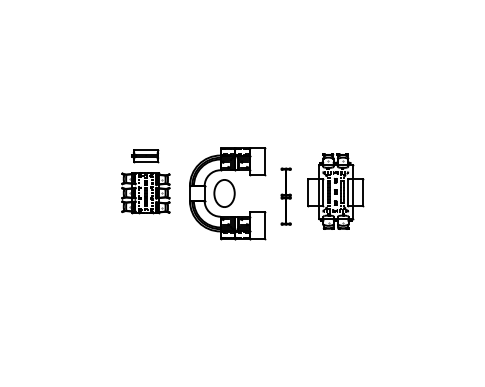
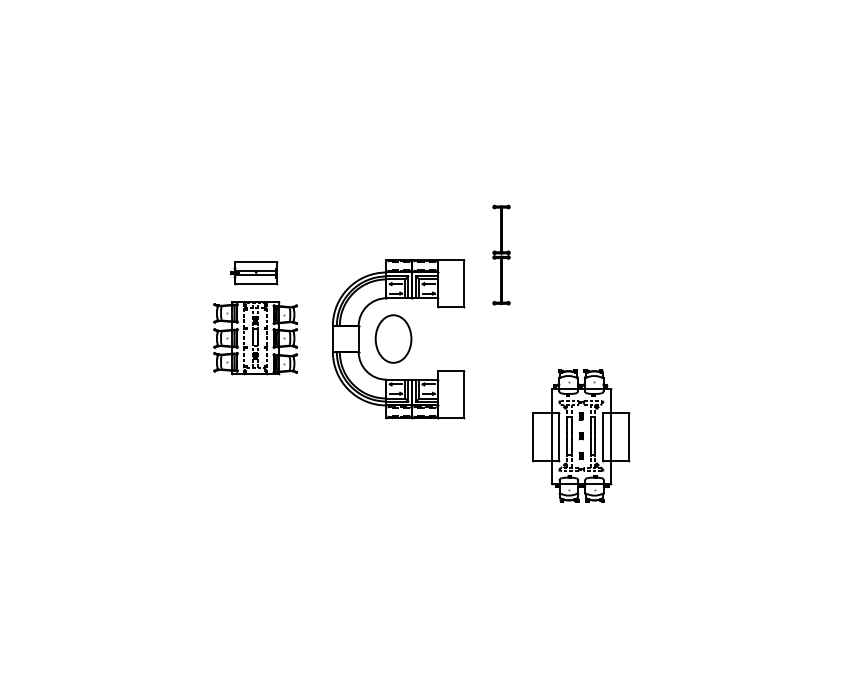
part: (335, 191) -> (580, 435), moved
part: (285, 196) -> (500, 254), moved

